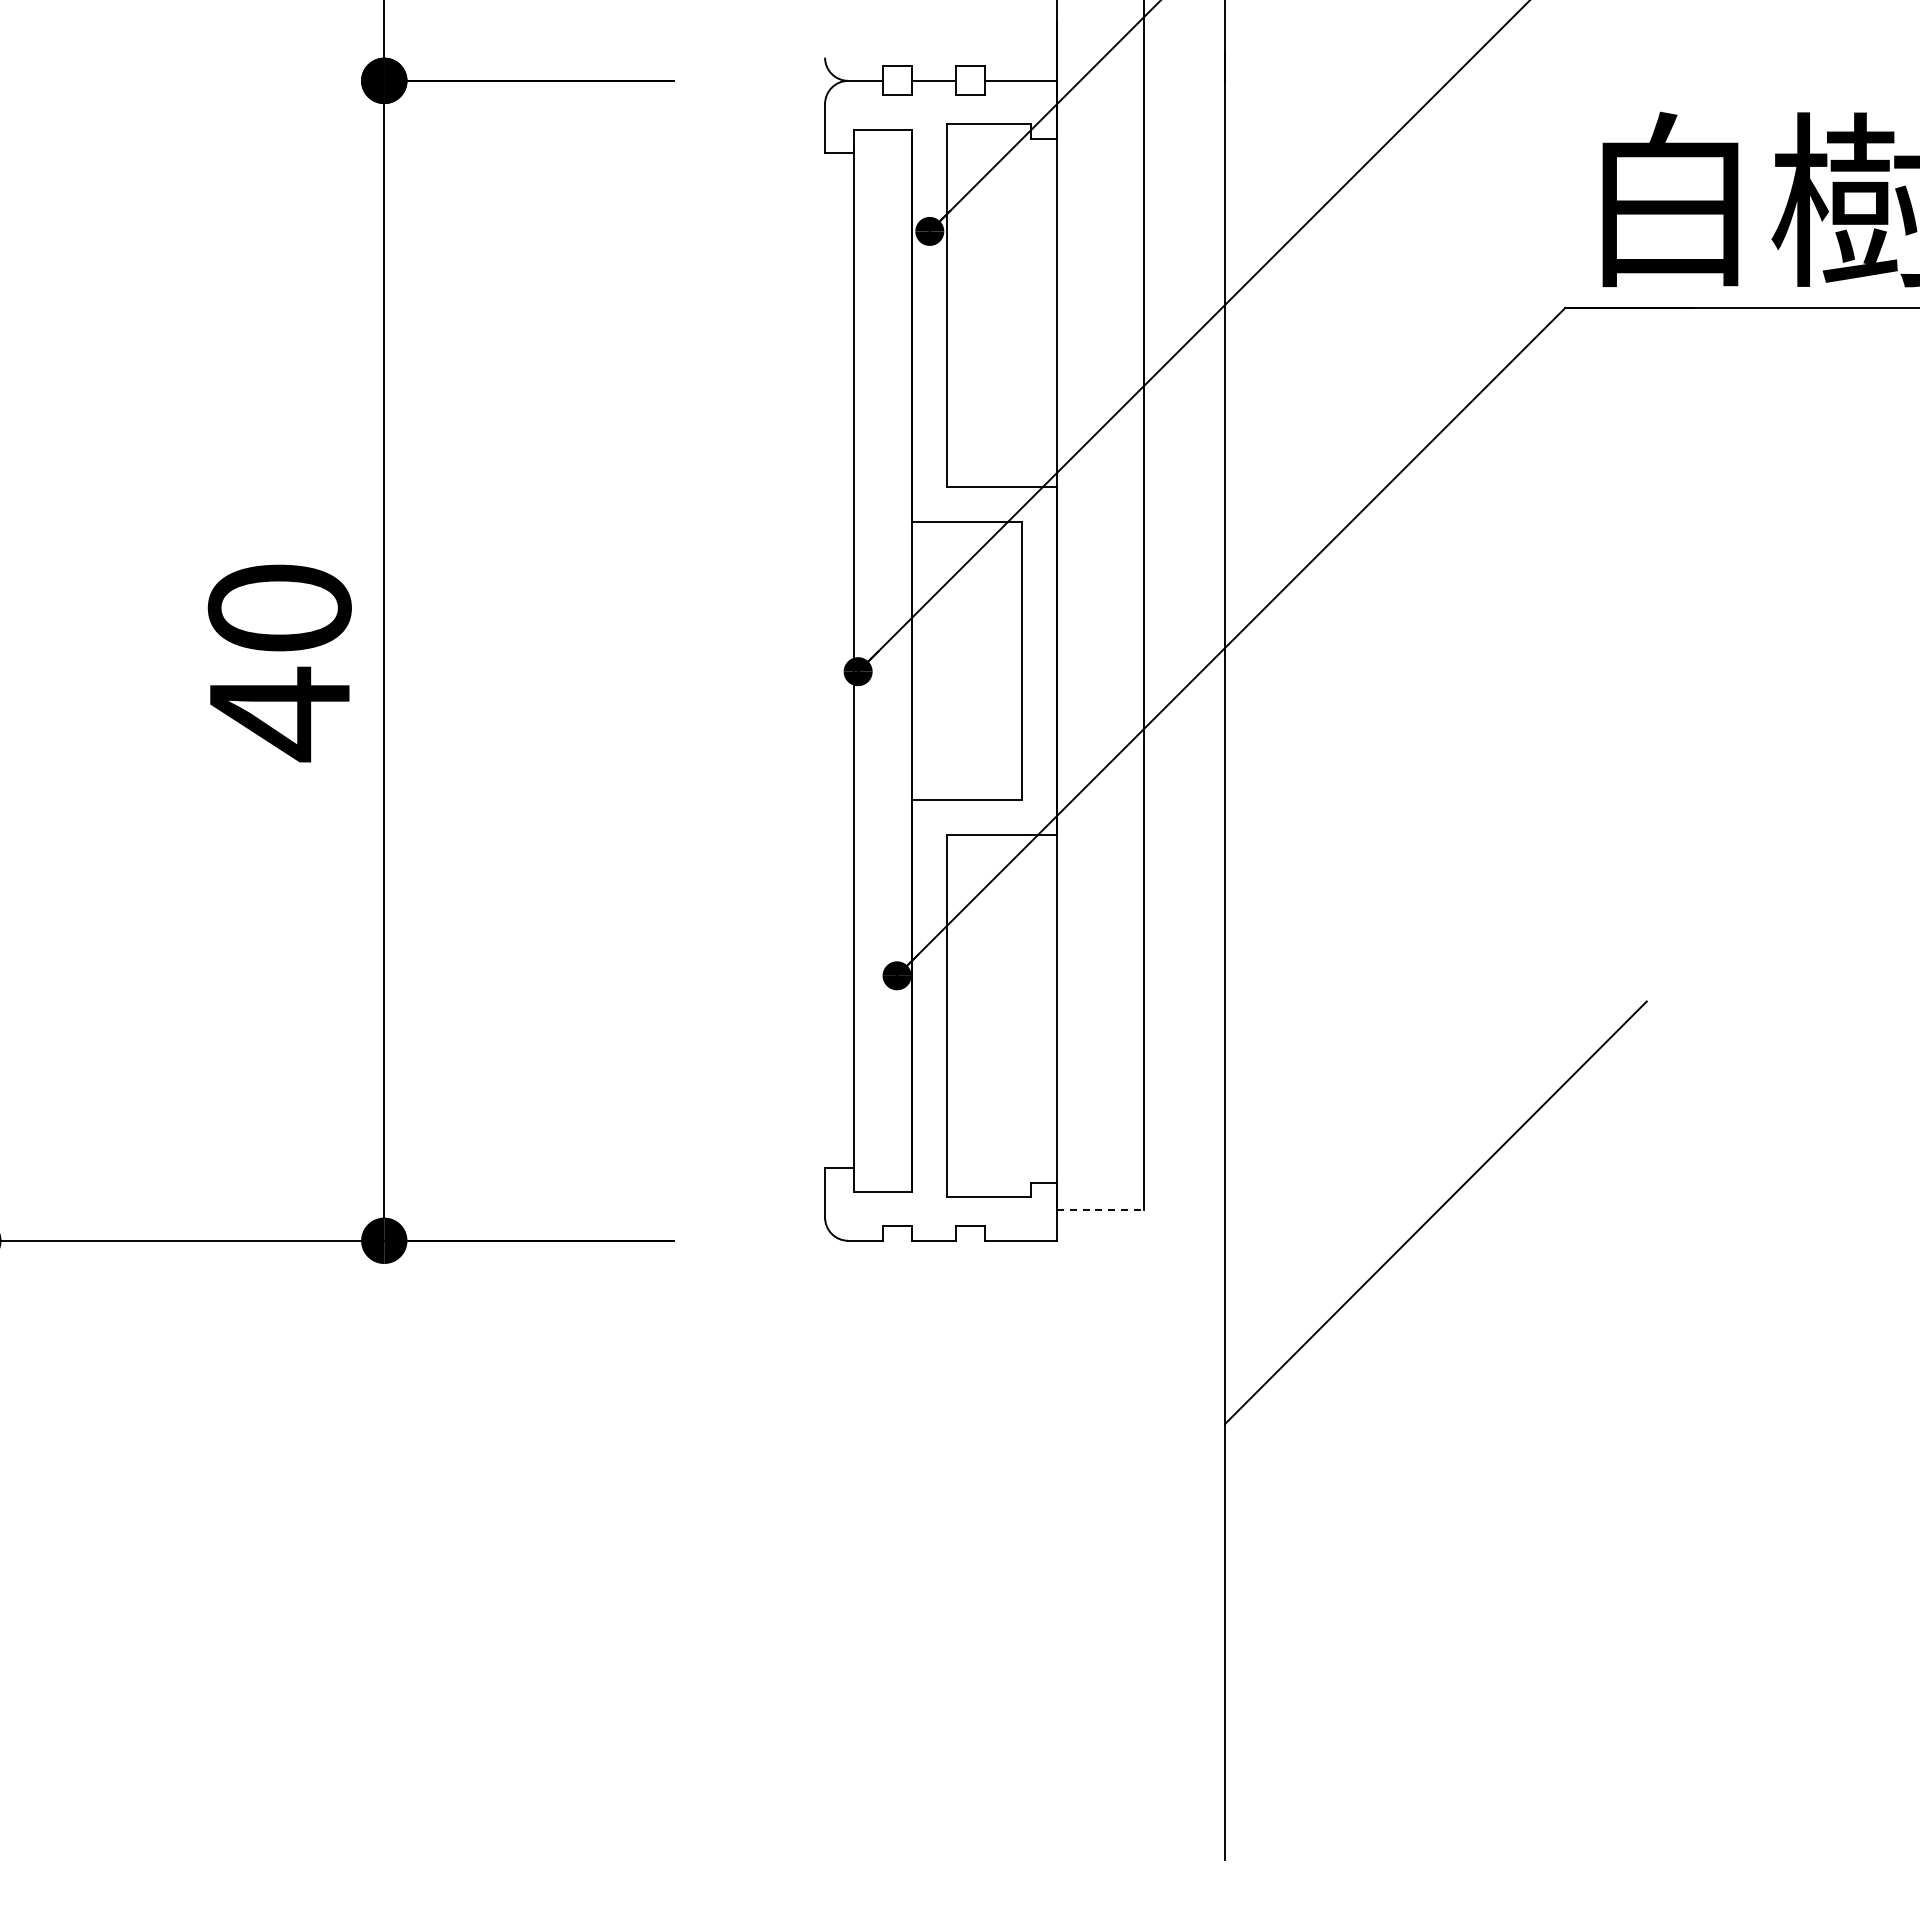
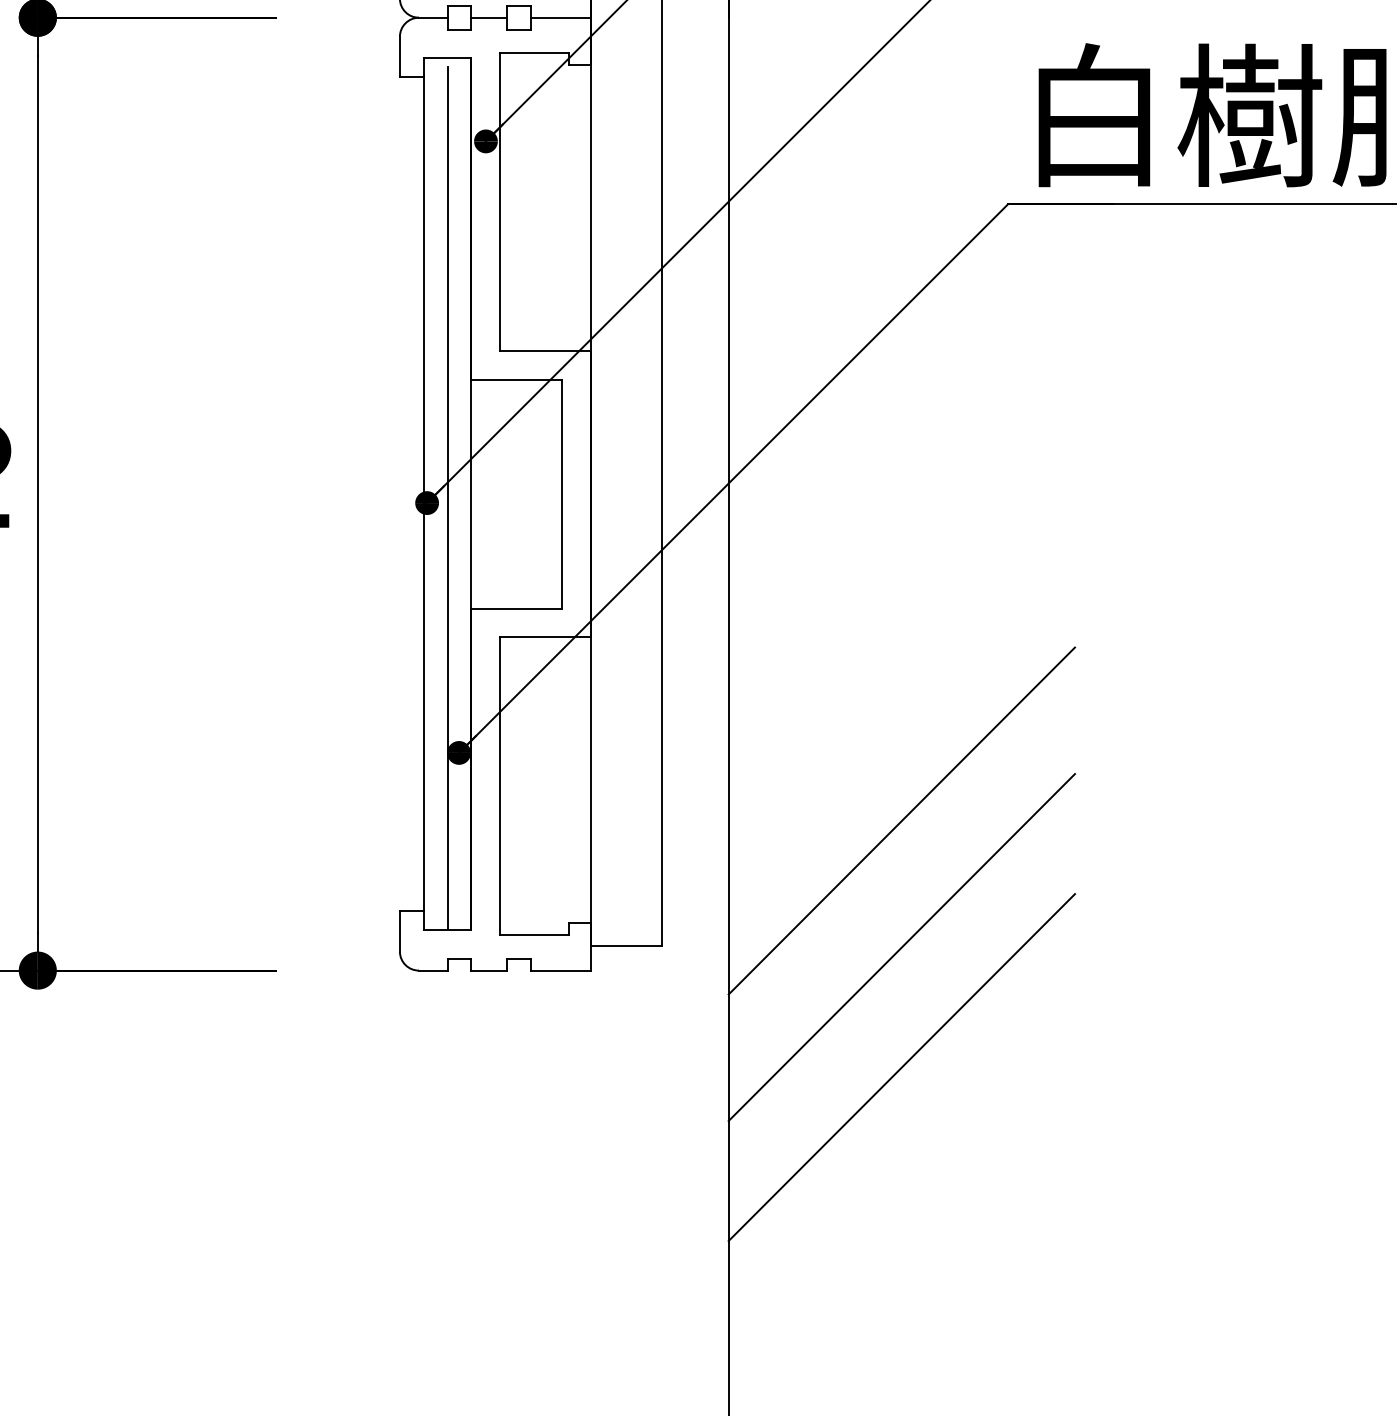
line: (883, 665) -> (447, 498), added
line: (1435, 1058) -> (901, 820), added
line: (1101, 1210) -> (627, 945), dashed -> solid
line: (1435, 1358) -> (901, 1067), added

